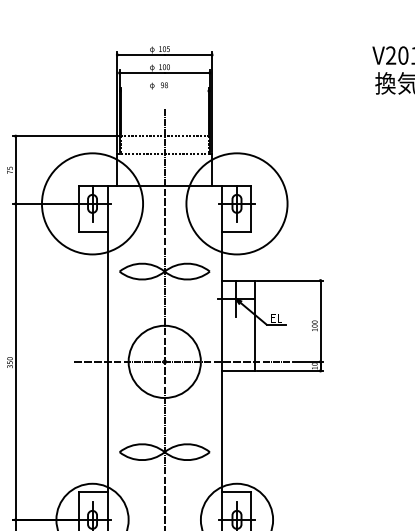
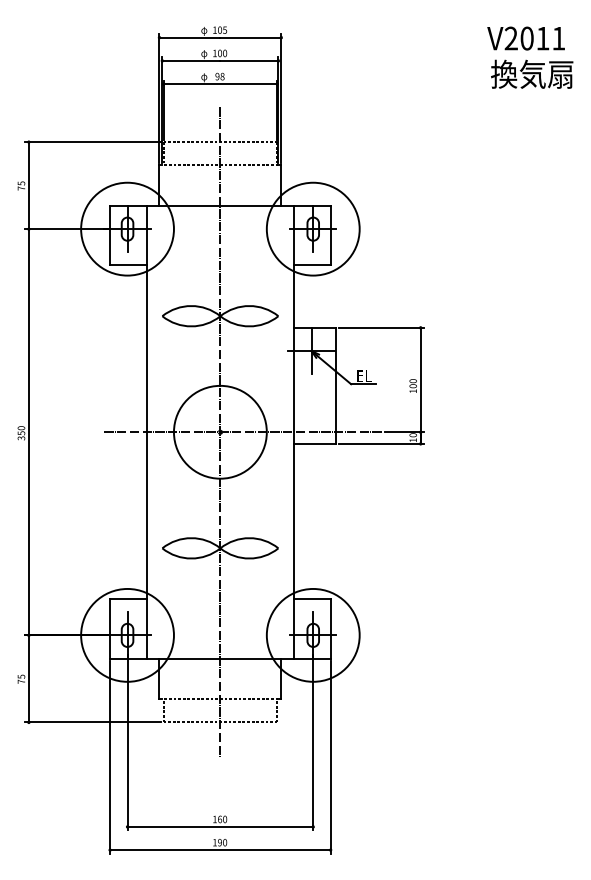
line: (164, 91) -> (220, 84), added
circle: (92, 203) -> (127, 228), size x0.71
circle: (236, 203) -> (312, 228), size x0.71

